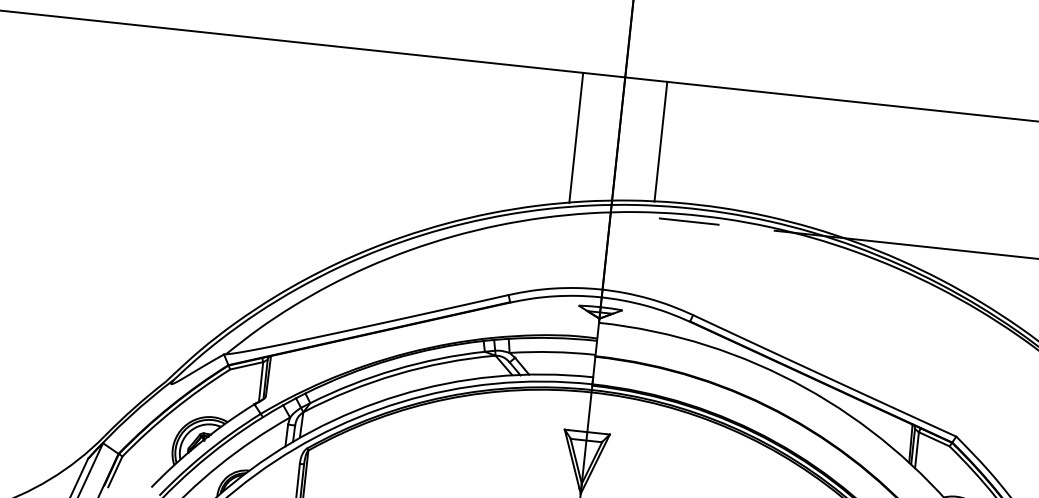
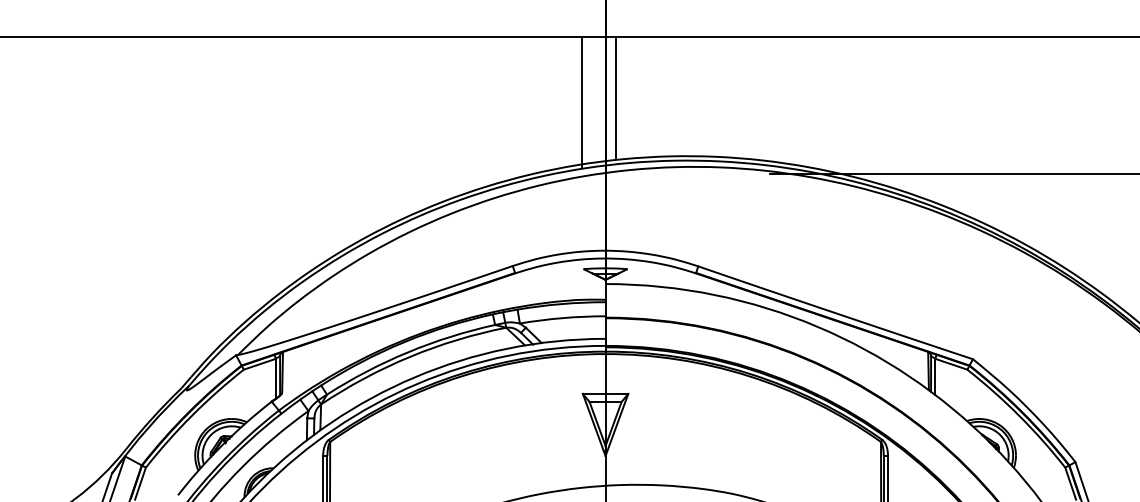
line: (576, 137) -> (582, 102), moved
line: (660, 141) -> (615, 97), moved
line: (689, 221) -> (684, 173), removed

